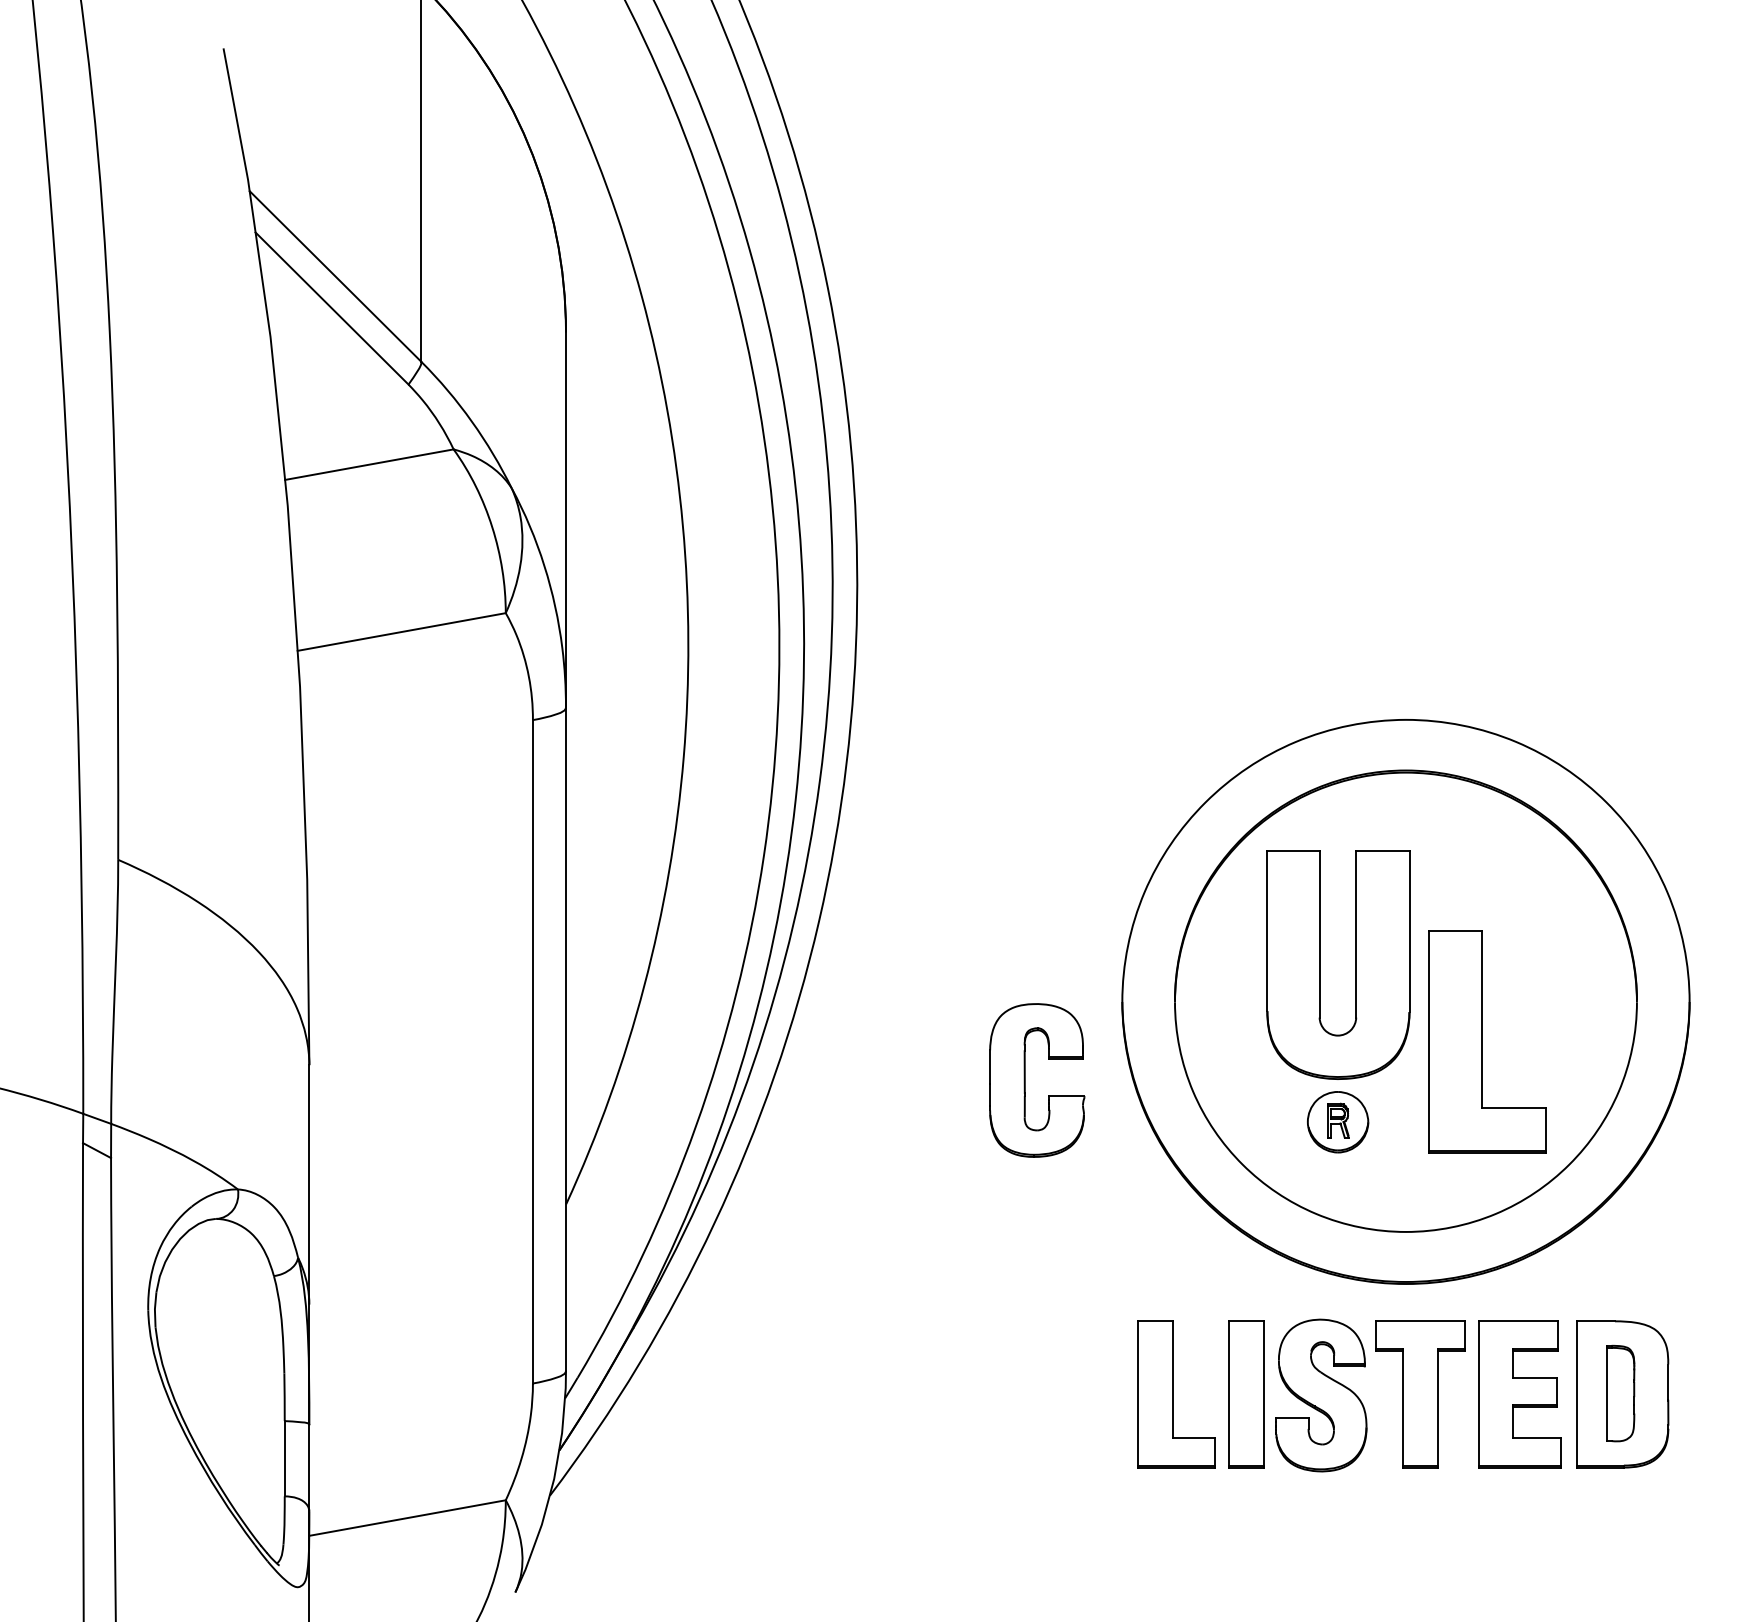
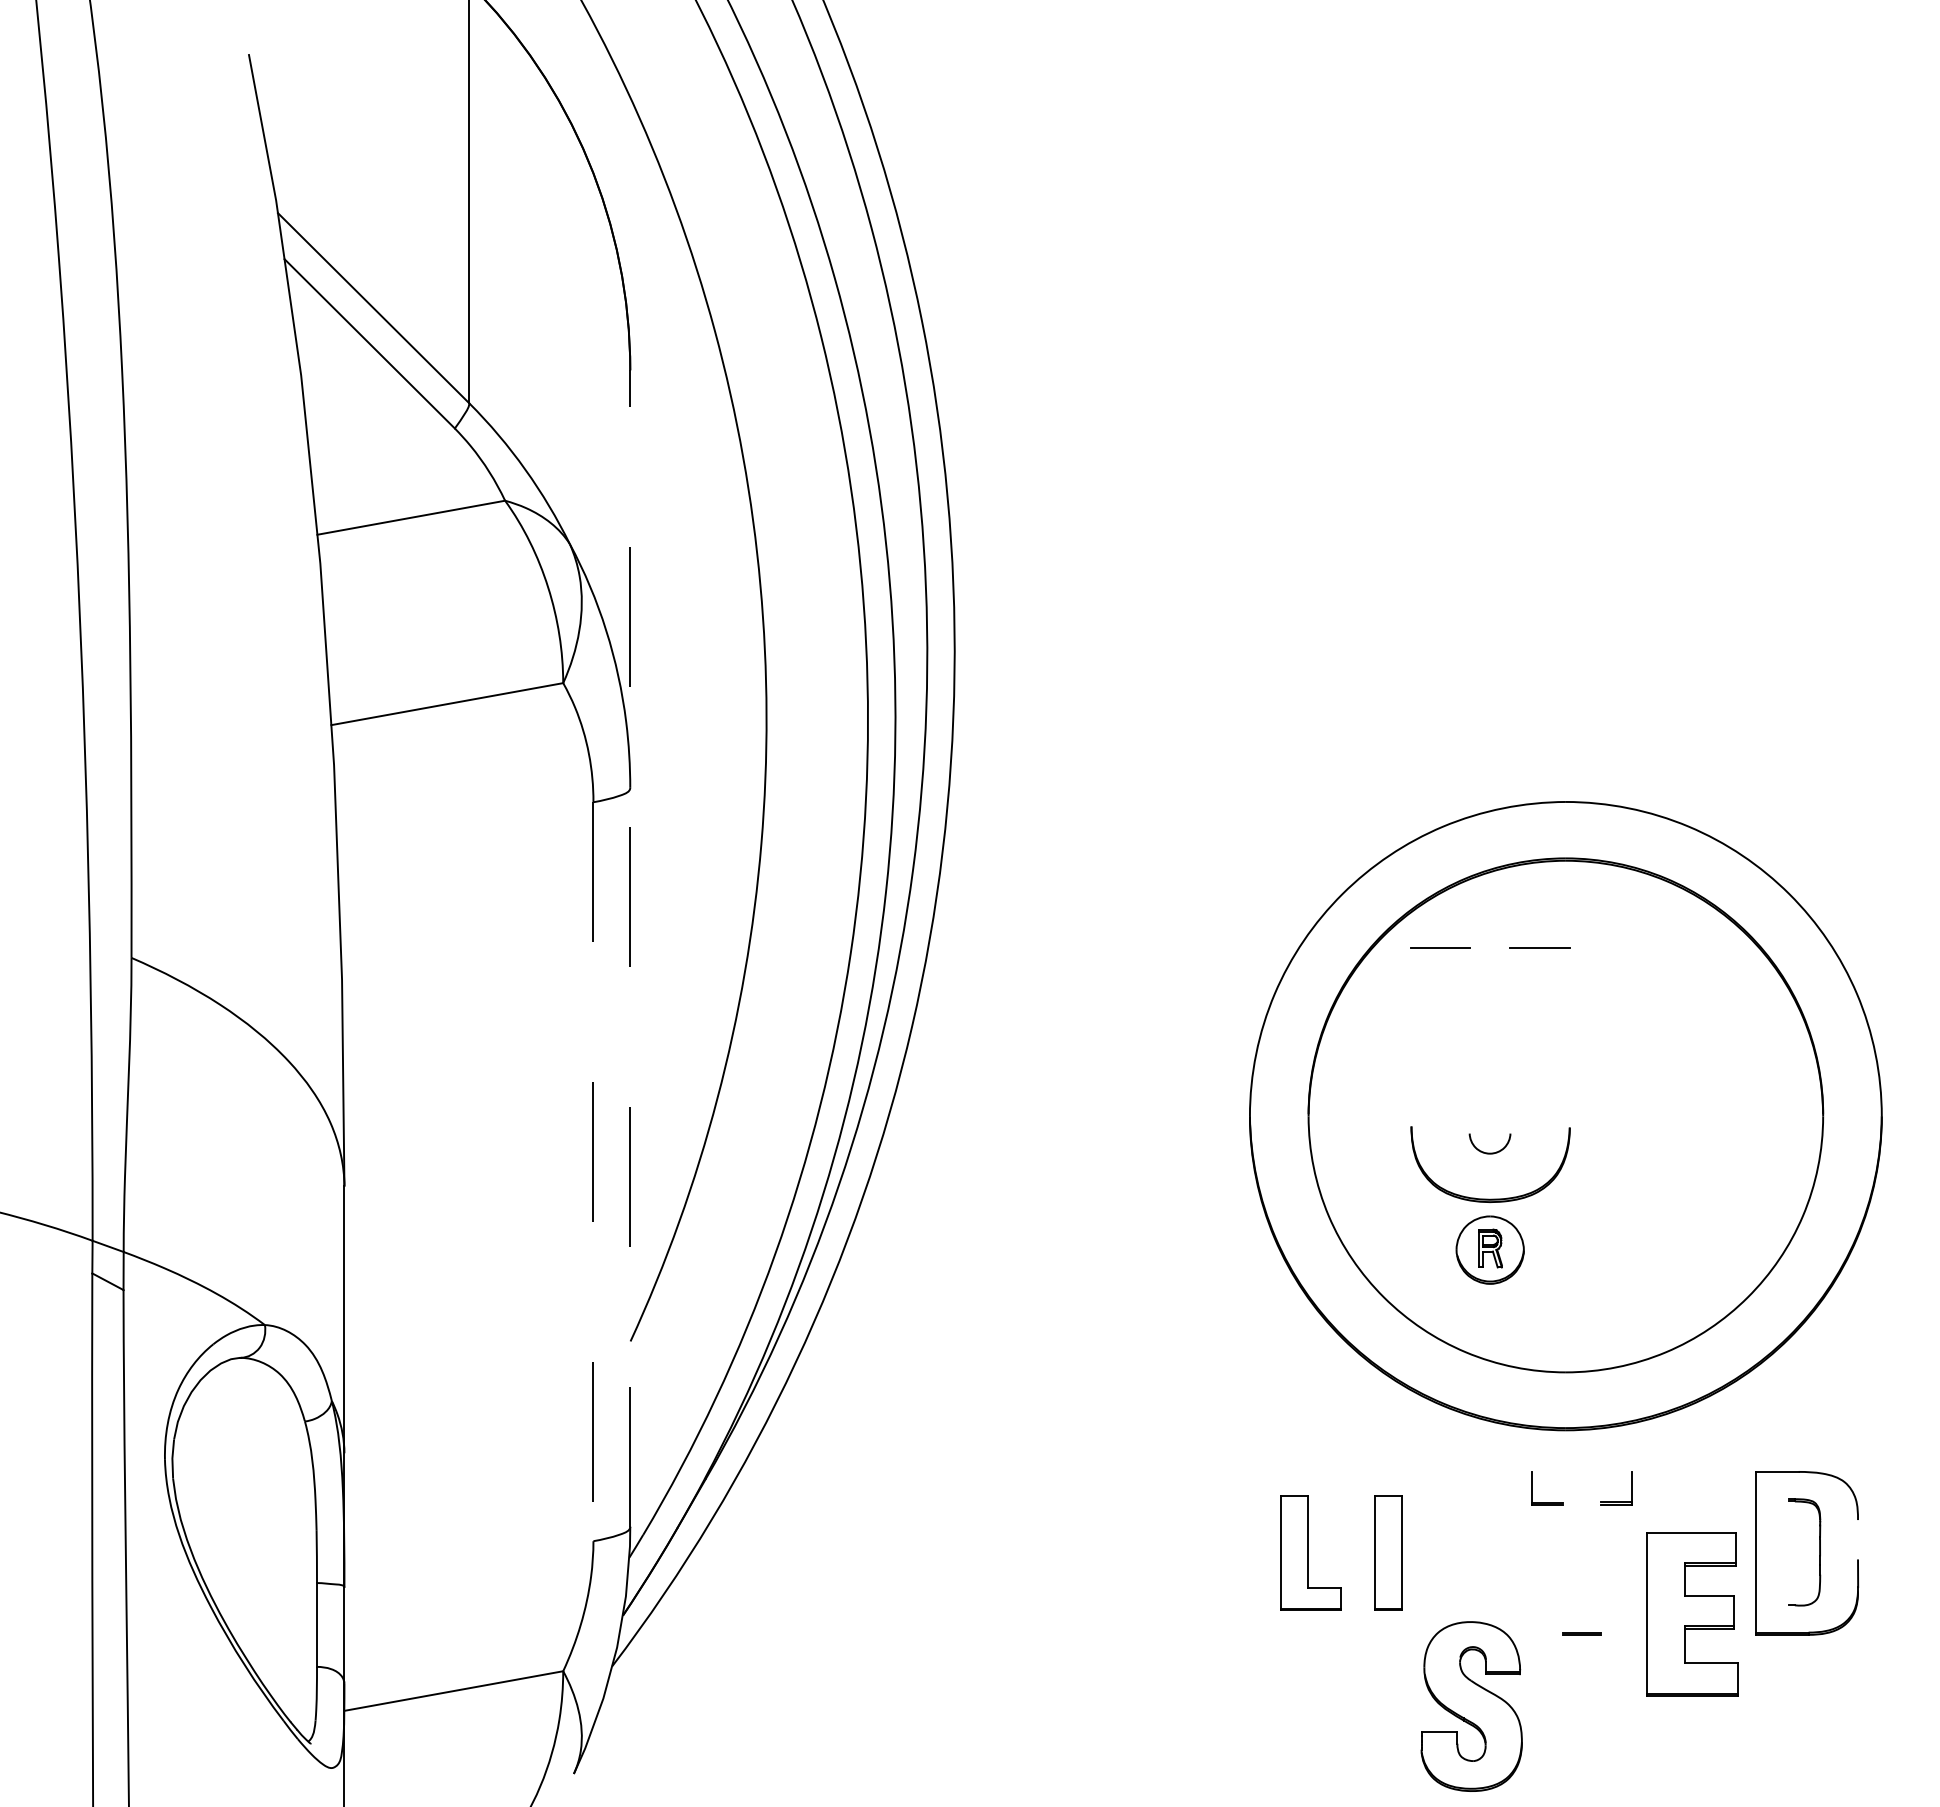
line: (566, 851) -> (630, 948), solid -> dashed
line: (1267, 931) -> (1411, 1037), removed
line: (1409, 931) -> (1569, 1037), removed
line: (1319, 933) -> (1469, 1040), removed
line: (1356, 933) -> (1510, 1040), removed
part: (1487, 1041) -> (1656, 1160), removed
line: (532, 1052) -> (593, 1172), solid -> dashed
part: (1025, 1080) -> (1142, 1203), removed
line: (1420, 1320) -> (1581, 1471), removed
line: (1668, 1382) -> (1858, 1539), removed
line: (1606, 1393) -> (1789, 1552), removed
part: (1176, 1394) -> (1310, 1553), size x0.7
part: (1245, 1394) -> (1387, 1553), size x0.7
part: (1519, 1394) -> (1692, 1614), moved
part: (1321, 1395) -> (1471, 1706), moved
line: (1402, 1408) -> (1562, 1568), removed
line: (1437, 1408) -> (1601, 1568), removed

